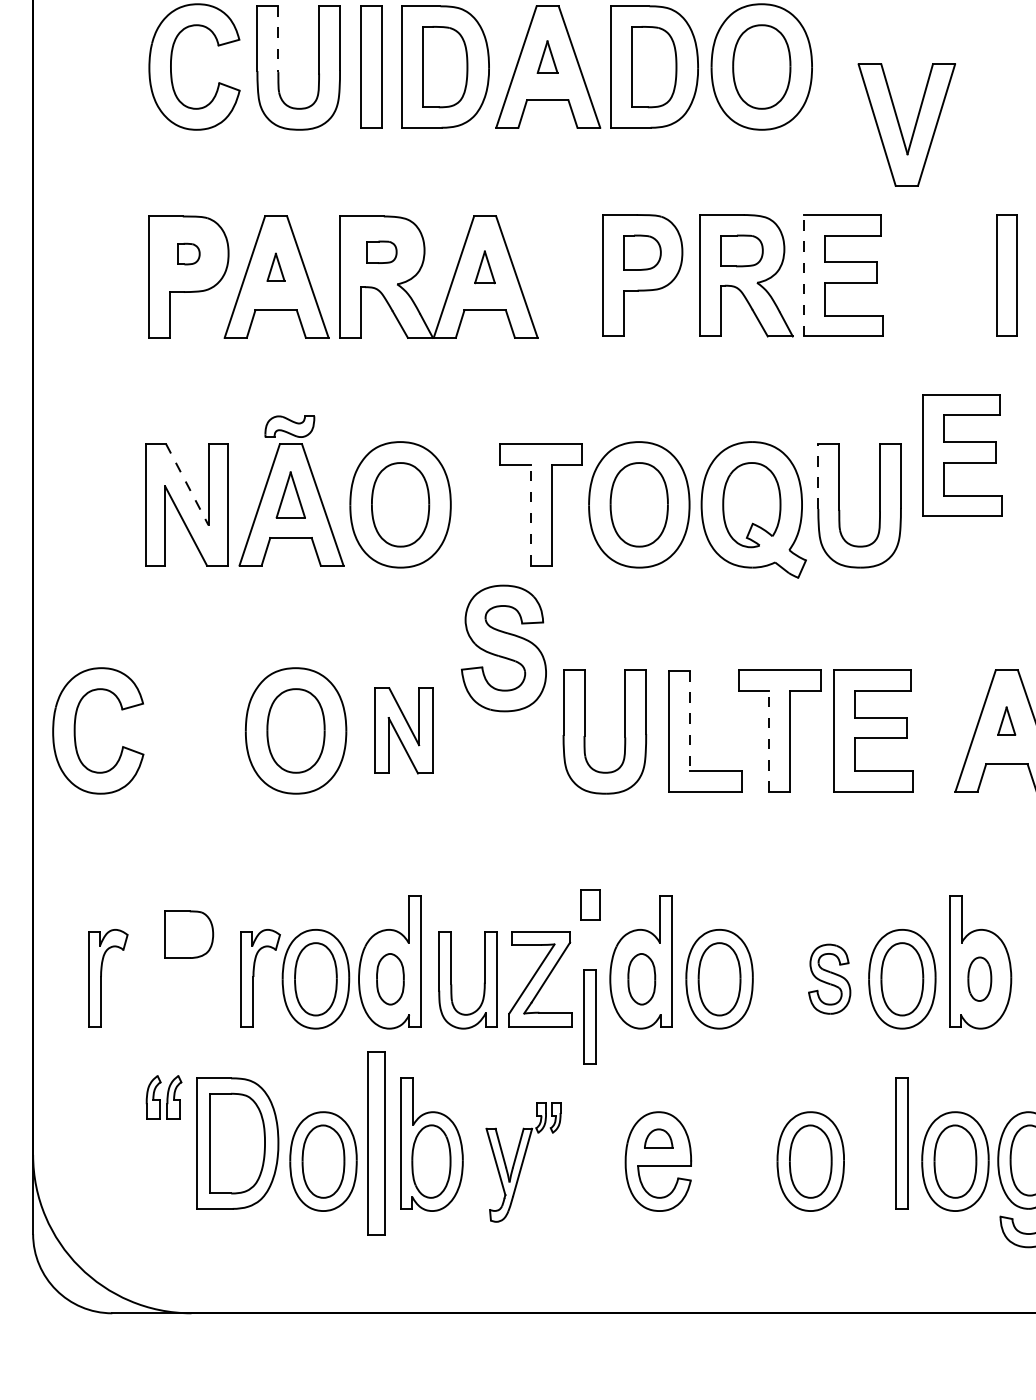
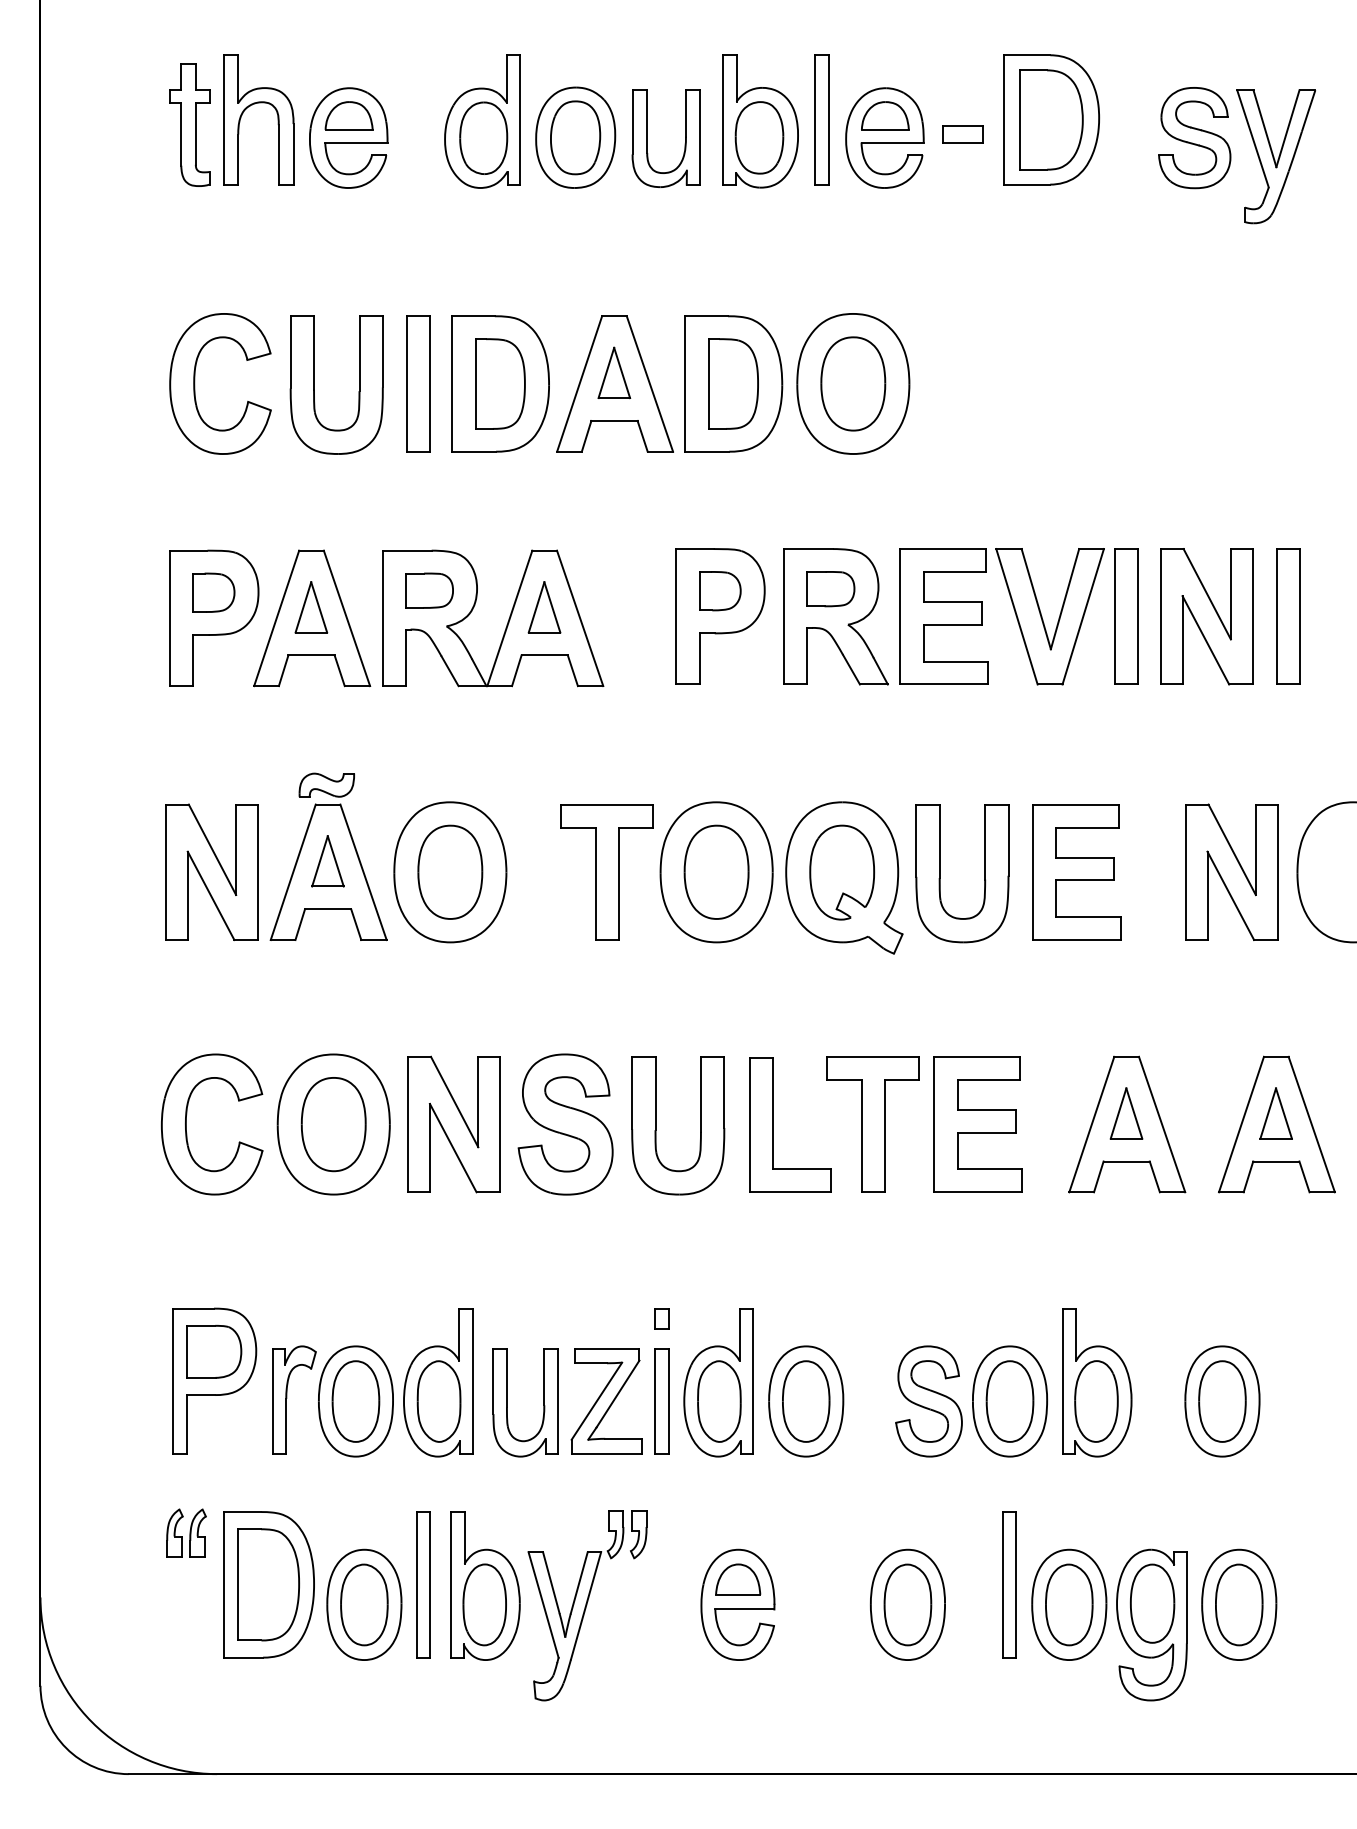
line: (278, 38) -> (314, 352), dashed -> solid
part: (547, 56) -> (614, 372), size x1.43
part: (900, 127) -> (1043, 619), moved
part: (381, 252) -> (429, 590), size x1.43
part: (188, 253) -> (213, 592), size x1.67
part: (276, 267) -> (311, 607), size x1.67
part: (484, 267) -> (544, 607), size x1.43
line: (804, 275) -> (900, 616), dashed -> solid
part: (961, 455) -> (1076, 872), moved
line: (818, 476) -> (916, 840), dashed -> solid
line: (187, 485) -> (212, 850), dashed -> solid
line: (530, 514) -> (595, 883), dashed -> solid
part: (503, 648) -> (565, 1124), moved
line: (689, 721) -> (772, 1113), dashed -> solid
part: (1006, 721) -> (1126, 1113), size x1.67
part: (75, 730) -> (186, 1124), moved
part: (403, 730) -> (453, 1124), size x1.43
line: (769, 740) -> (861, 1135), dashed -> solid
part: (589, 904) -> (661, 1318), size x0.62
part: (189, 960) -> (214, 1380), added
part: (102, 976) -> (117, 1398), removed
part: (389, 979) -> (438, 1401), size x1.43
part: (641, 979) -> (719, 1401), size x1.43
part: (829, 979) -> (928, 1401), size x1.43
part: (979, 979) -> (1096, 1401), size x1.67
part: (589, 1016) -> (661, 1401), moved
part: (658, 1138) -> (738, 1579), size x1.43
part: (376, 1143) -> (423, 1584), size x0.71
part: (523, 1162) -> (587, 1605), size x1.43

